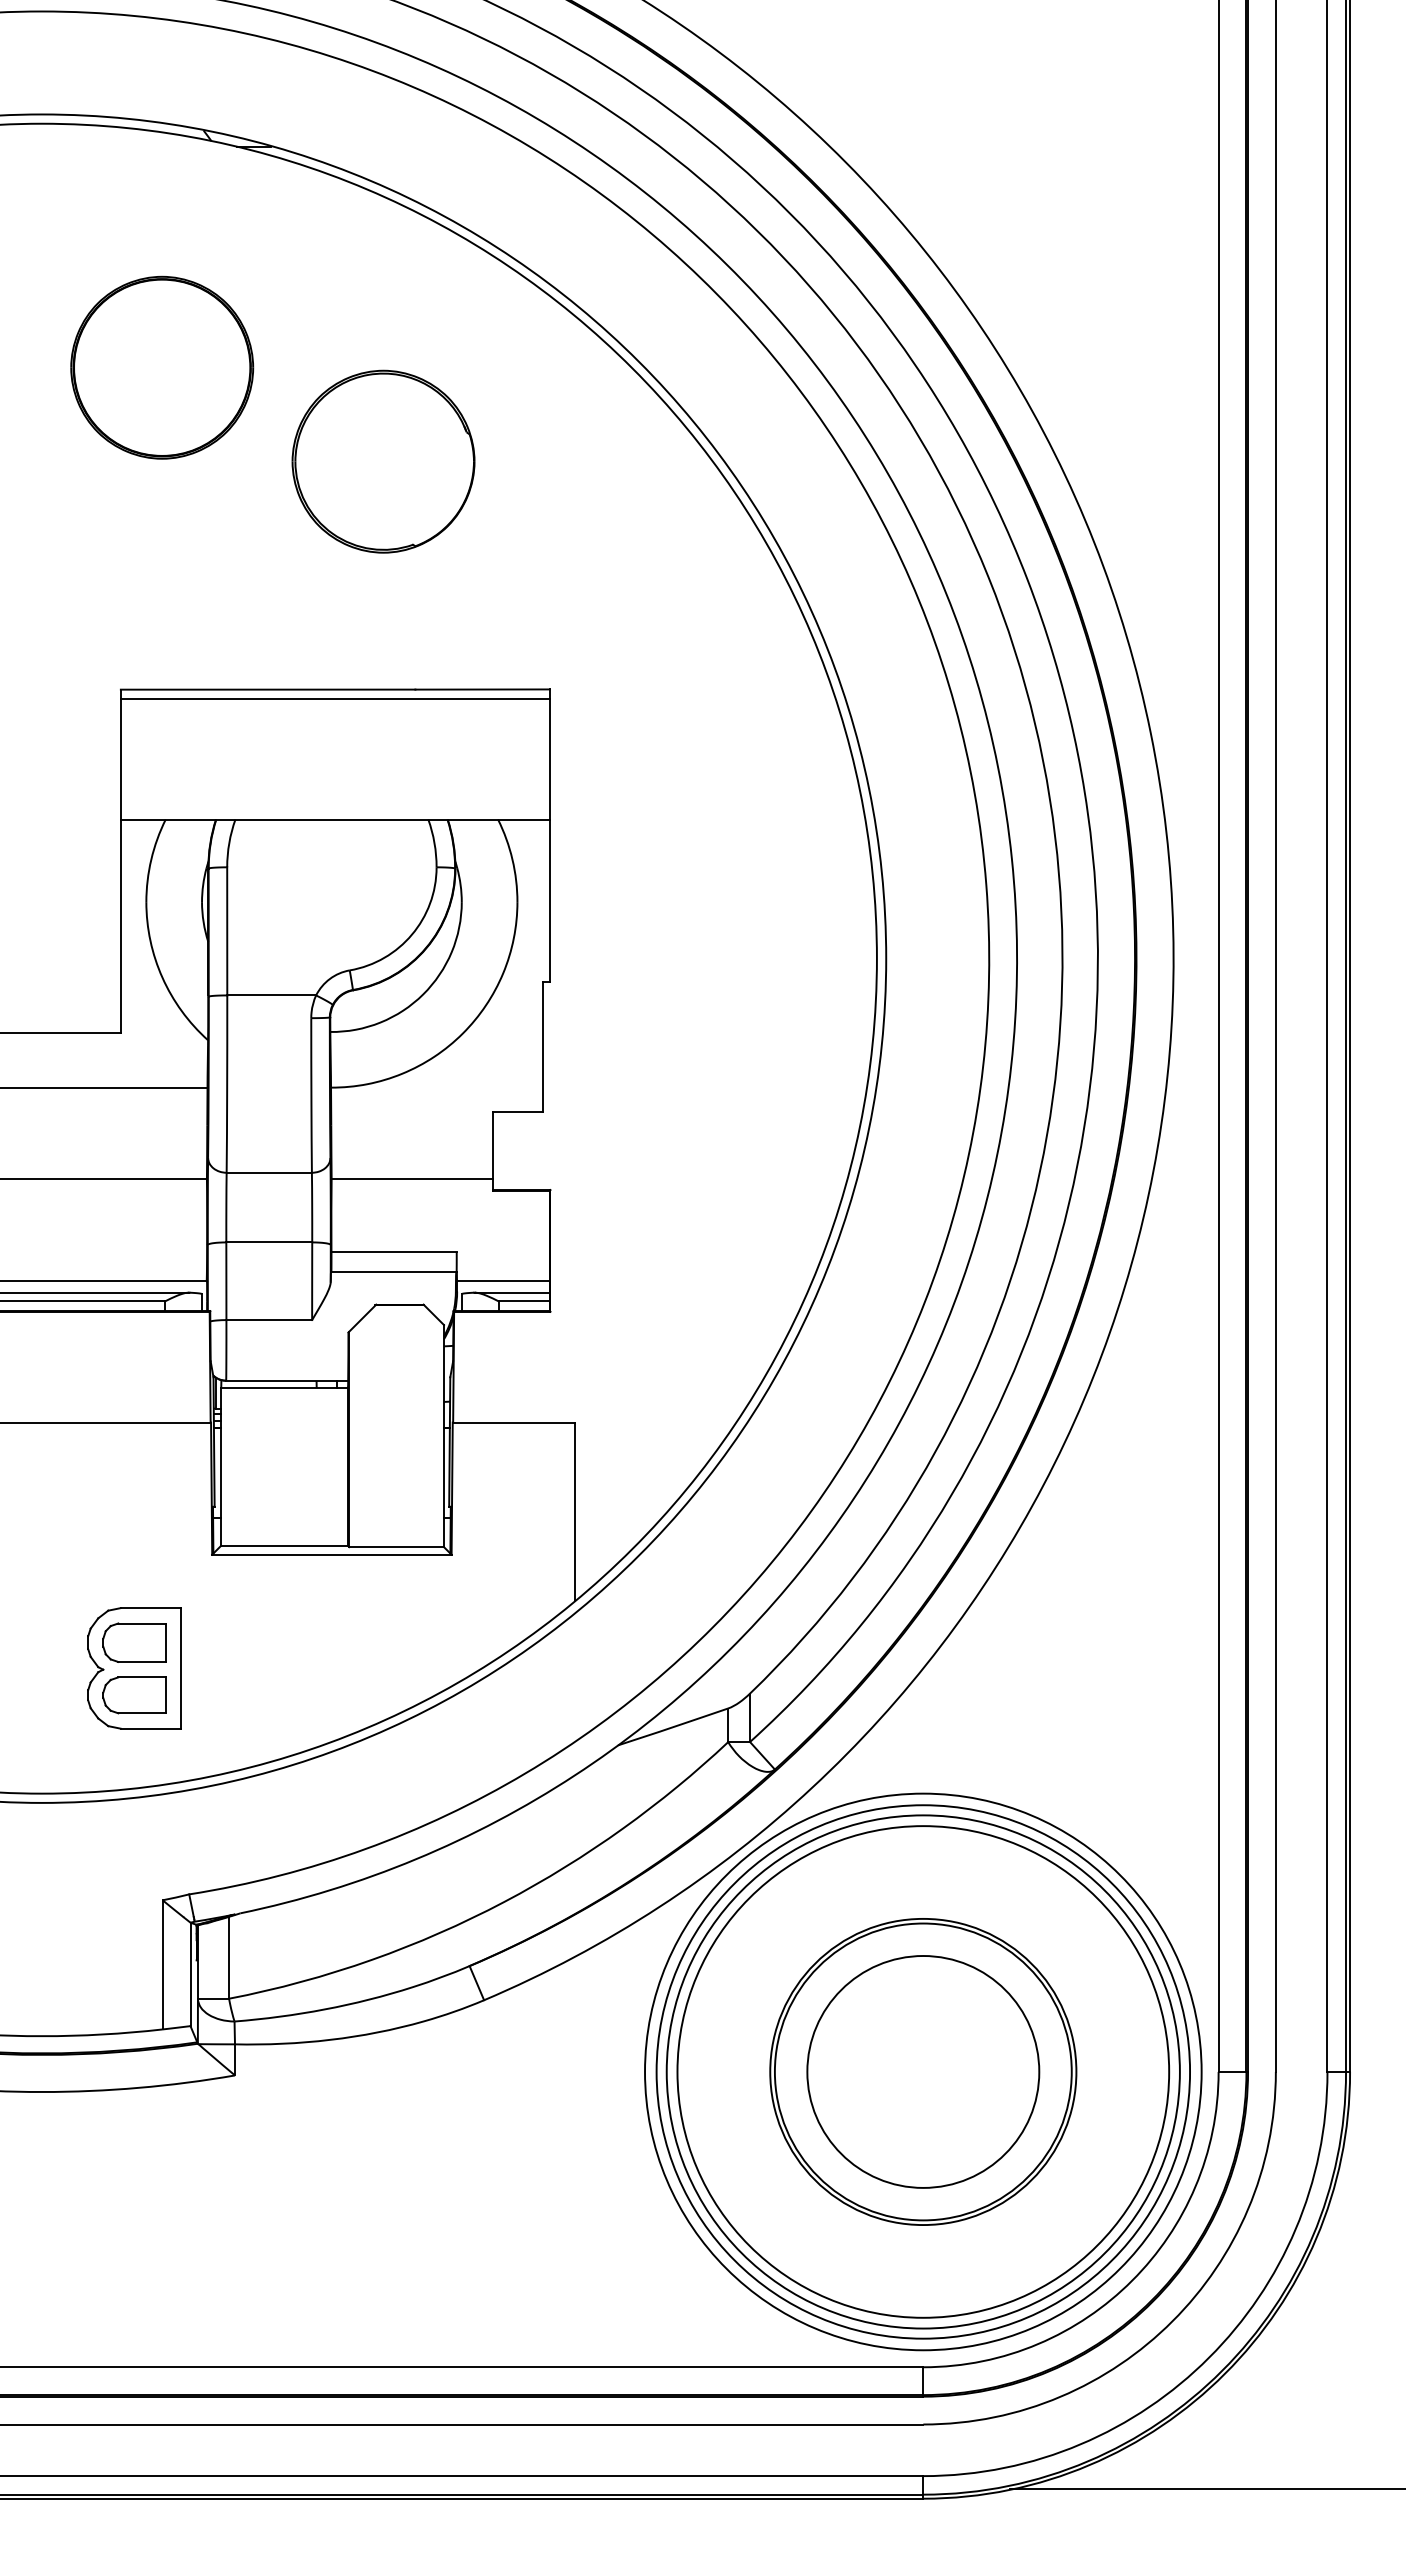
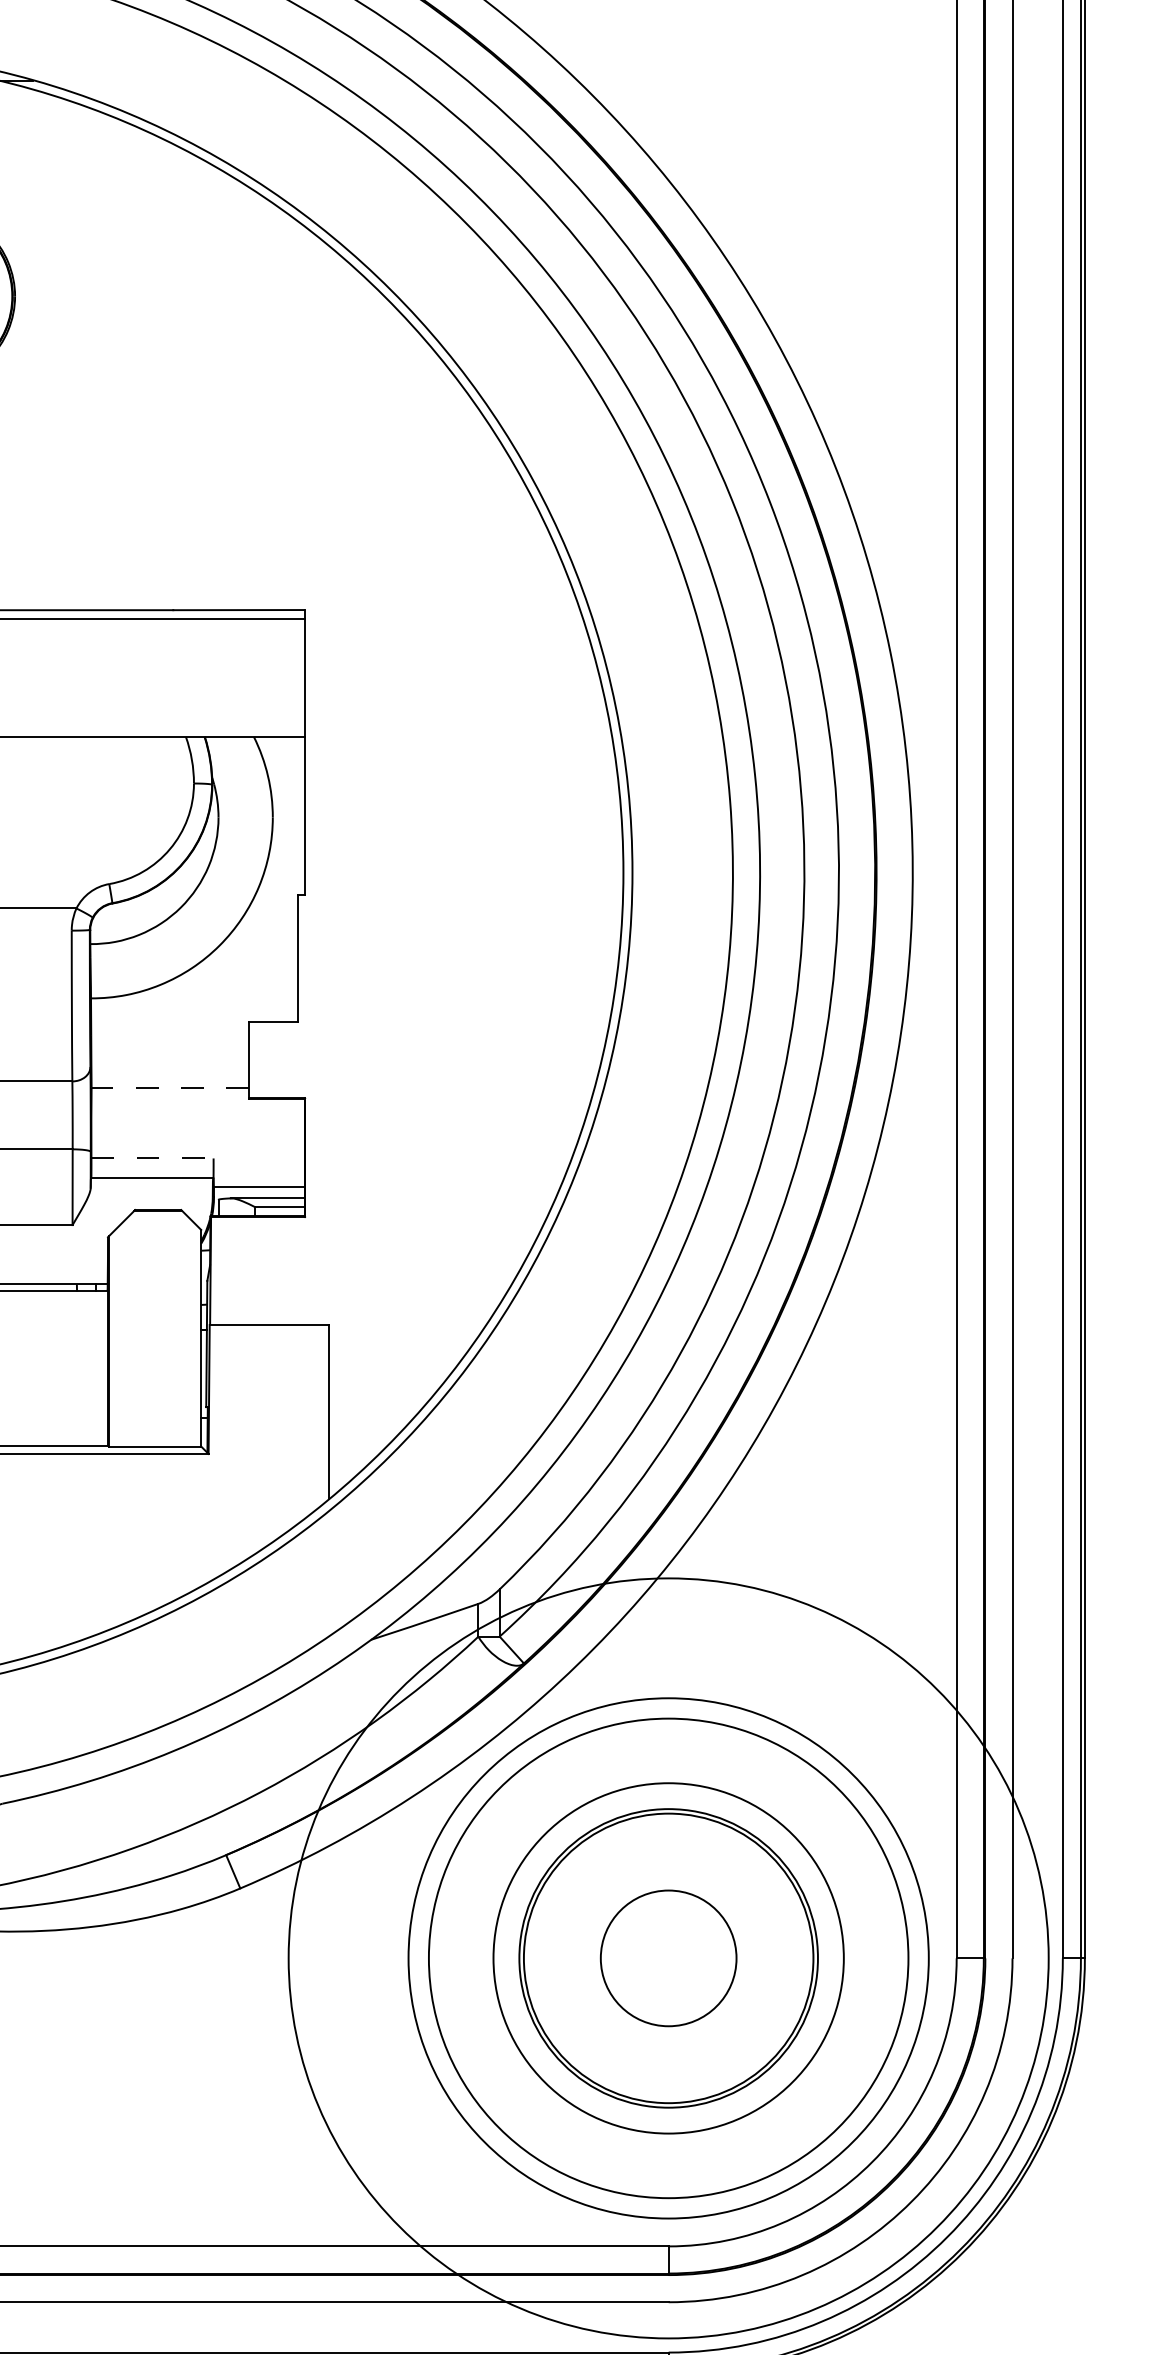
part: (383, 461) -> (142, 387), removed
line: (412, 1179) -> (170, 1087), solid -> dashed
line: (394, 1251) -> (152, 1158), solid -> dashed
circle: (922, 2071) -> (667, 1957), size x0.7
circle: (923, 2071) -> (668, 1957), size x0.6
circle: (923, 2071) -> (668, 1957), size x1.4

